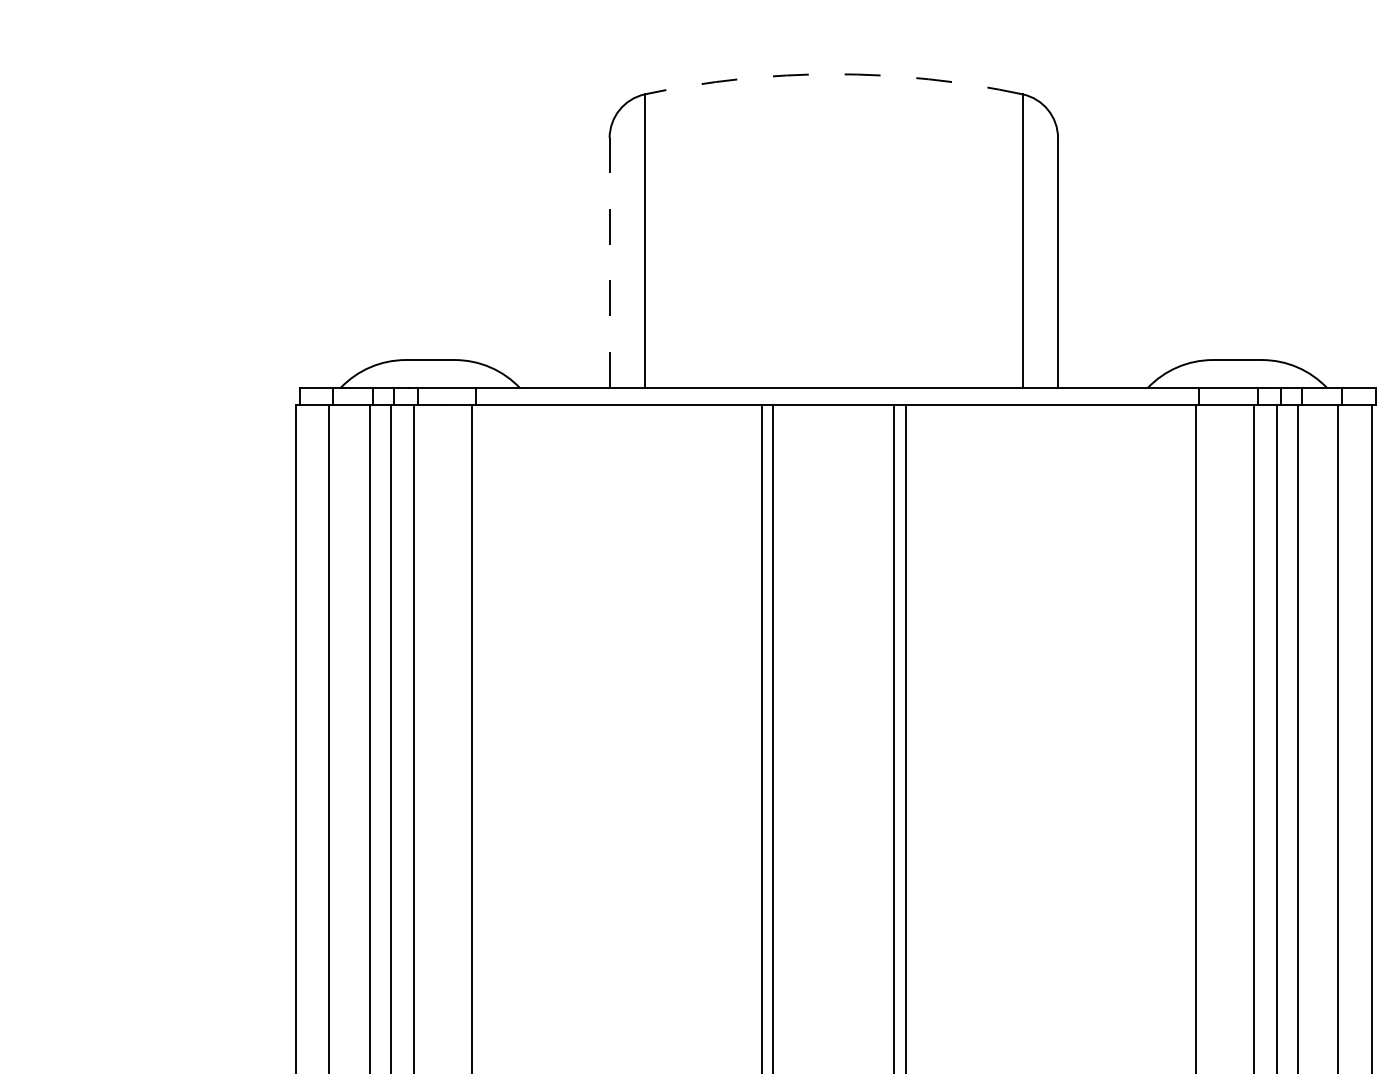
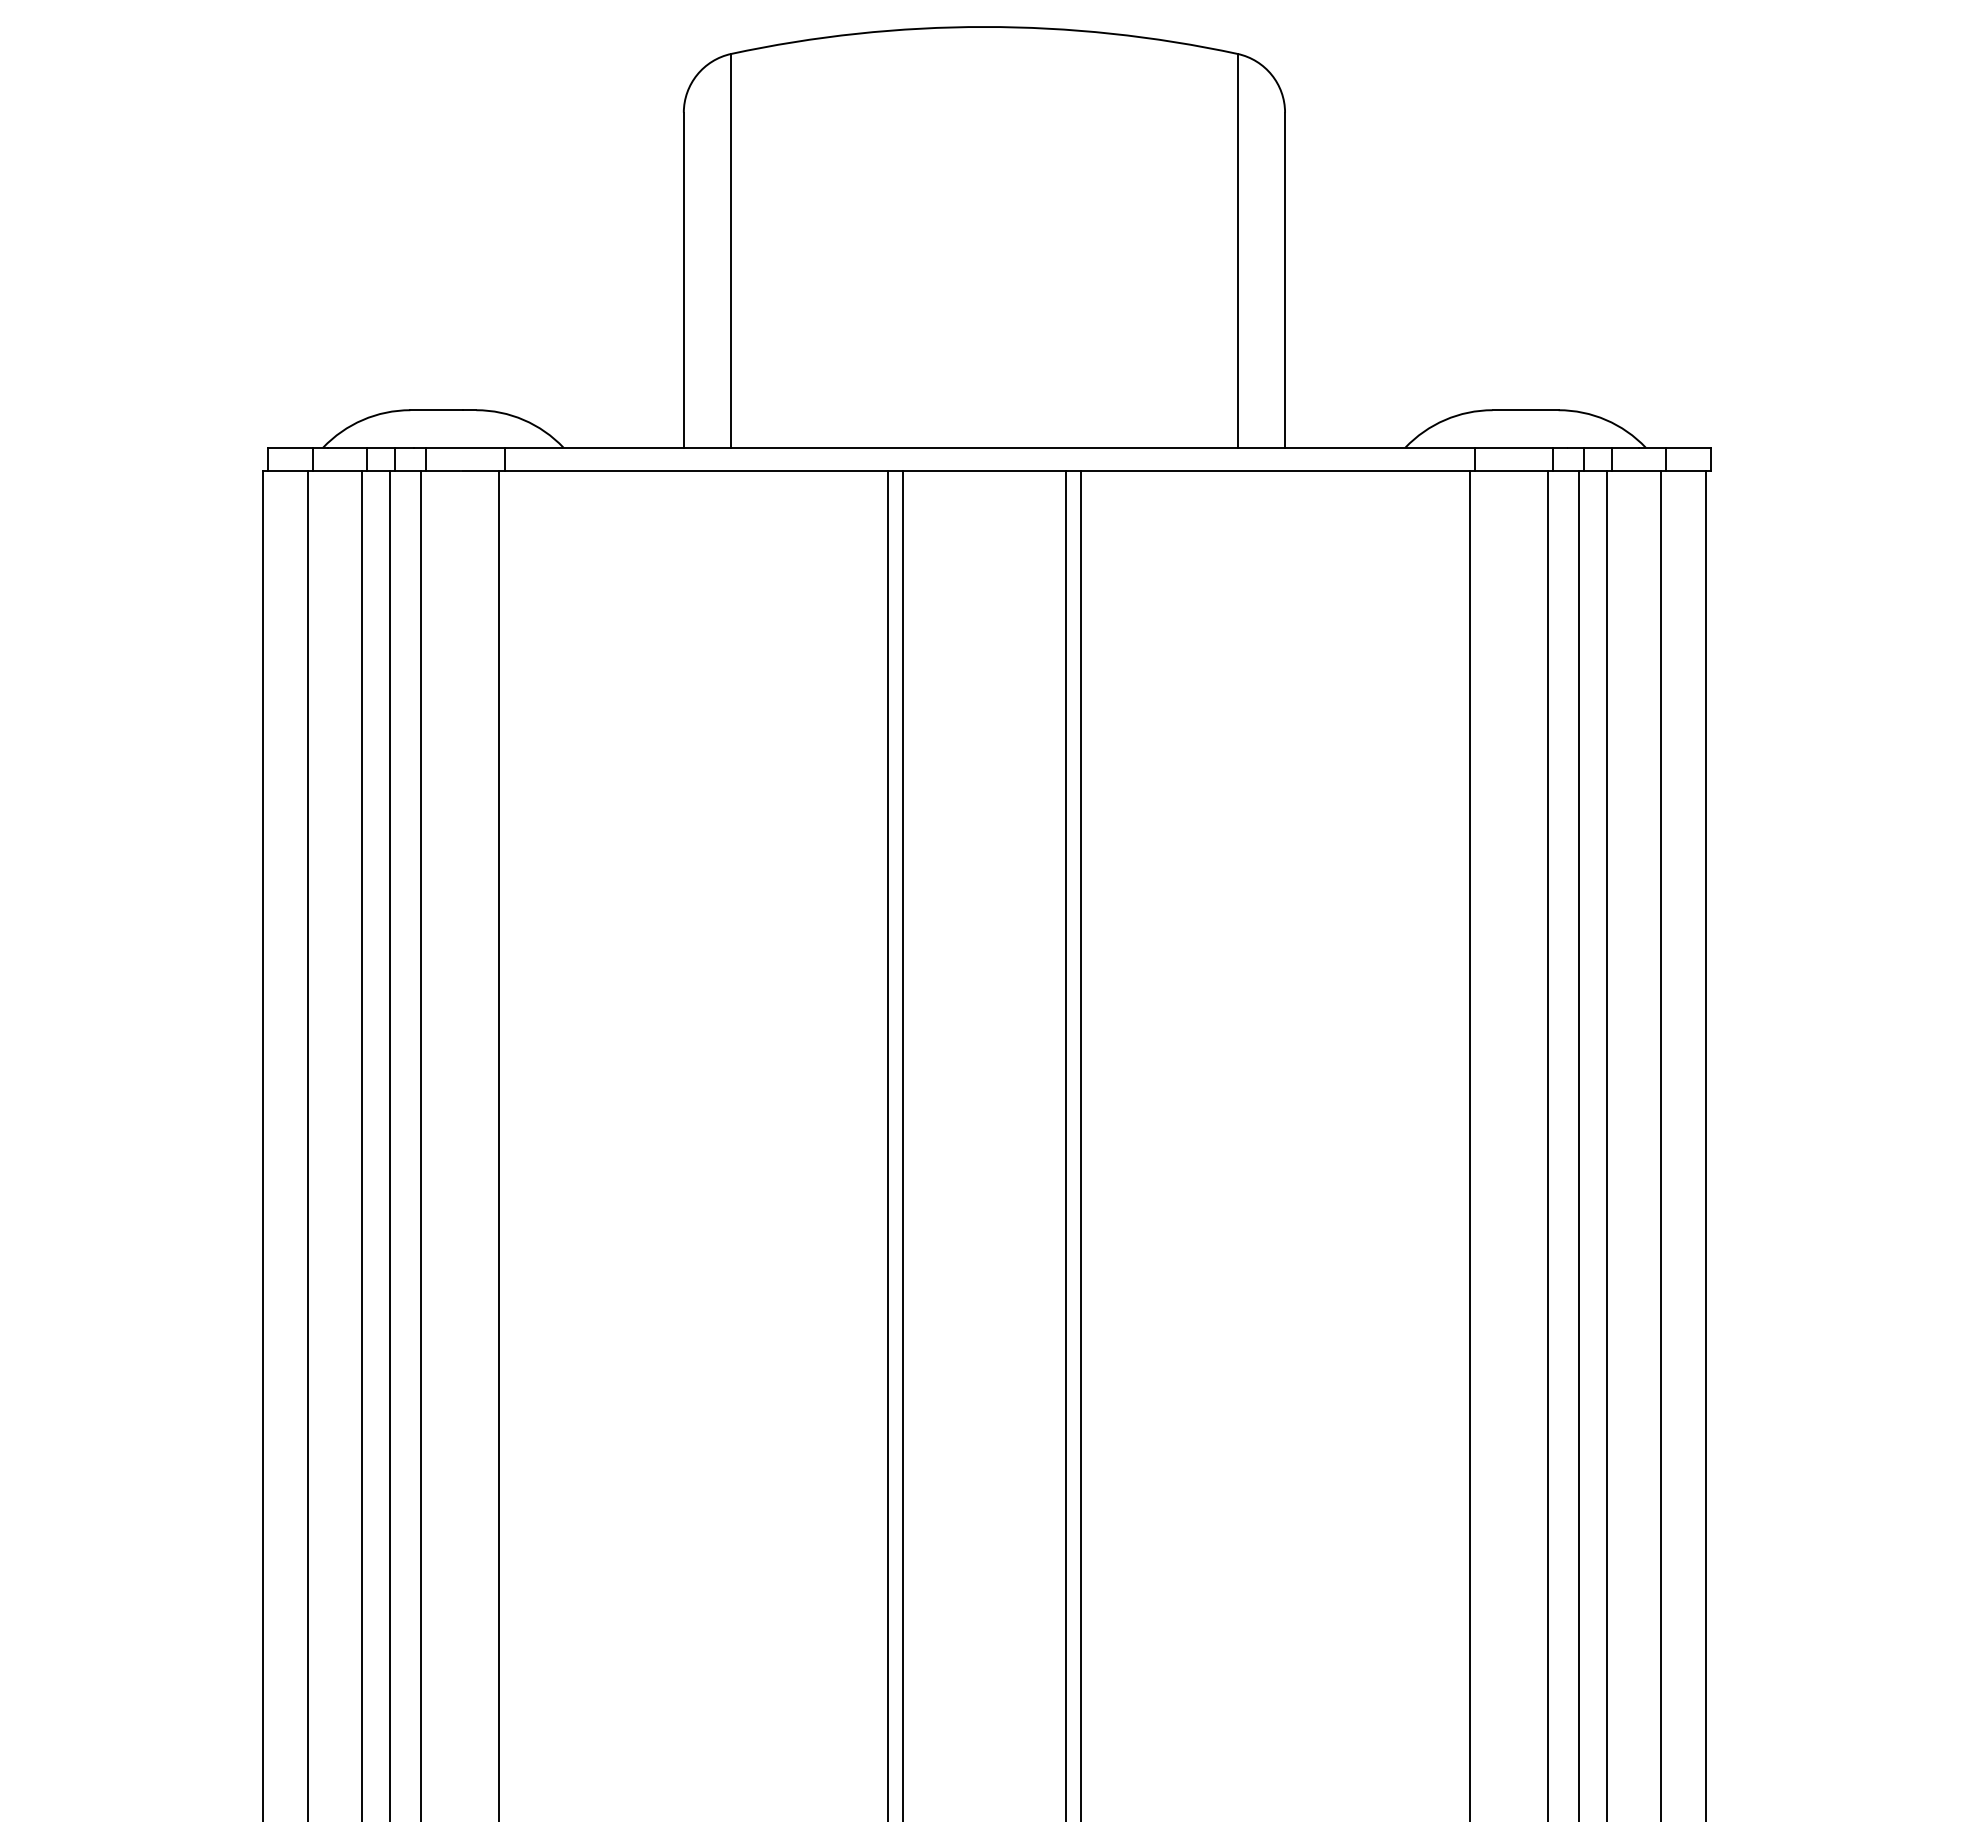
arc: (833, 74) -> (984, 27), dashed -> solid
line: (609, 263) -> (683, 280), dashed -> solid

